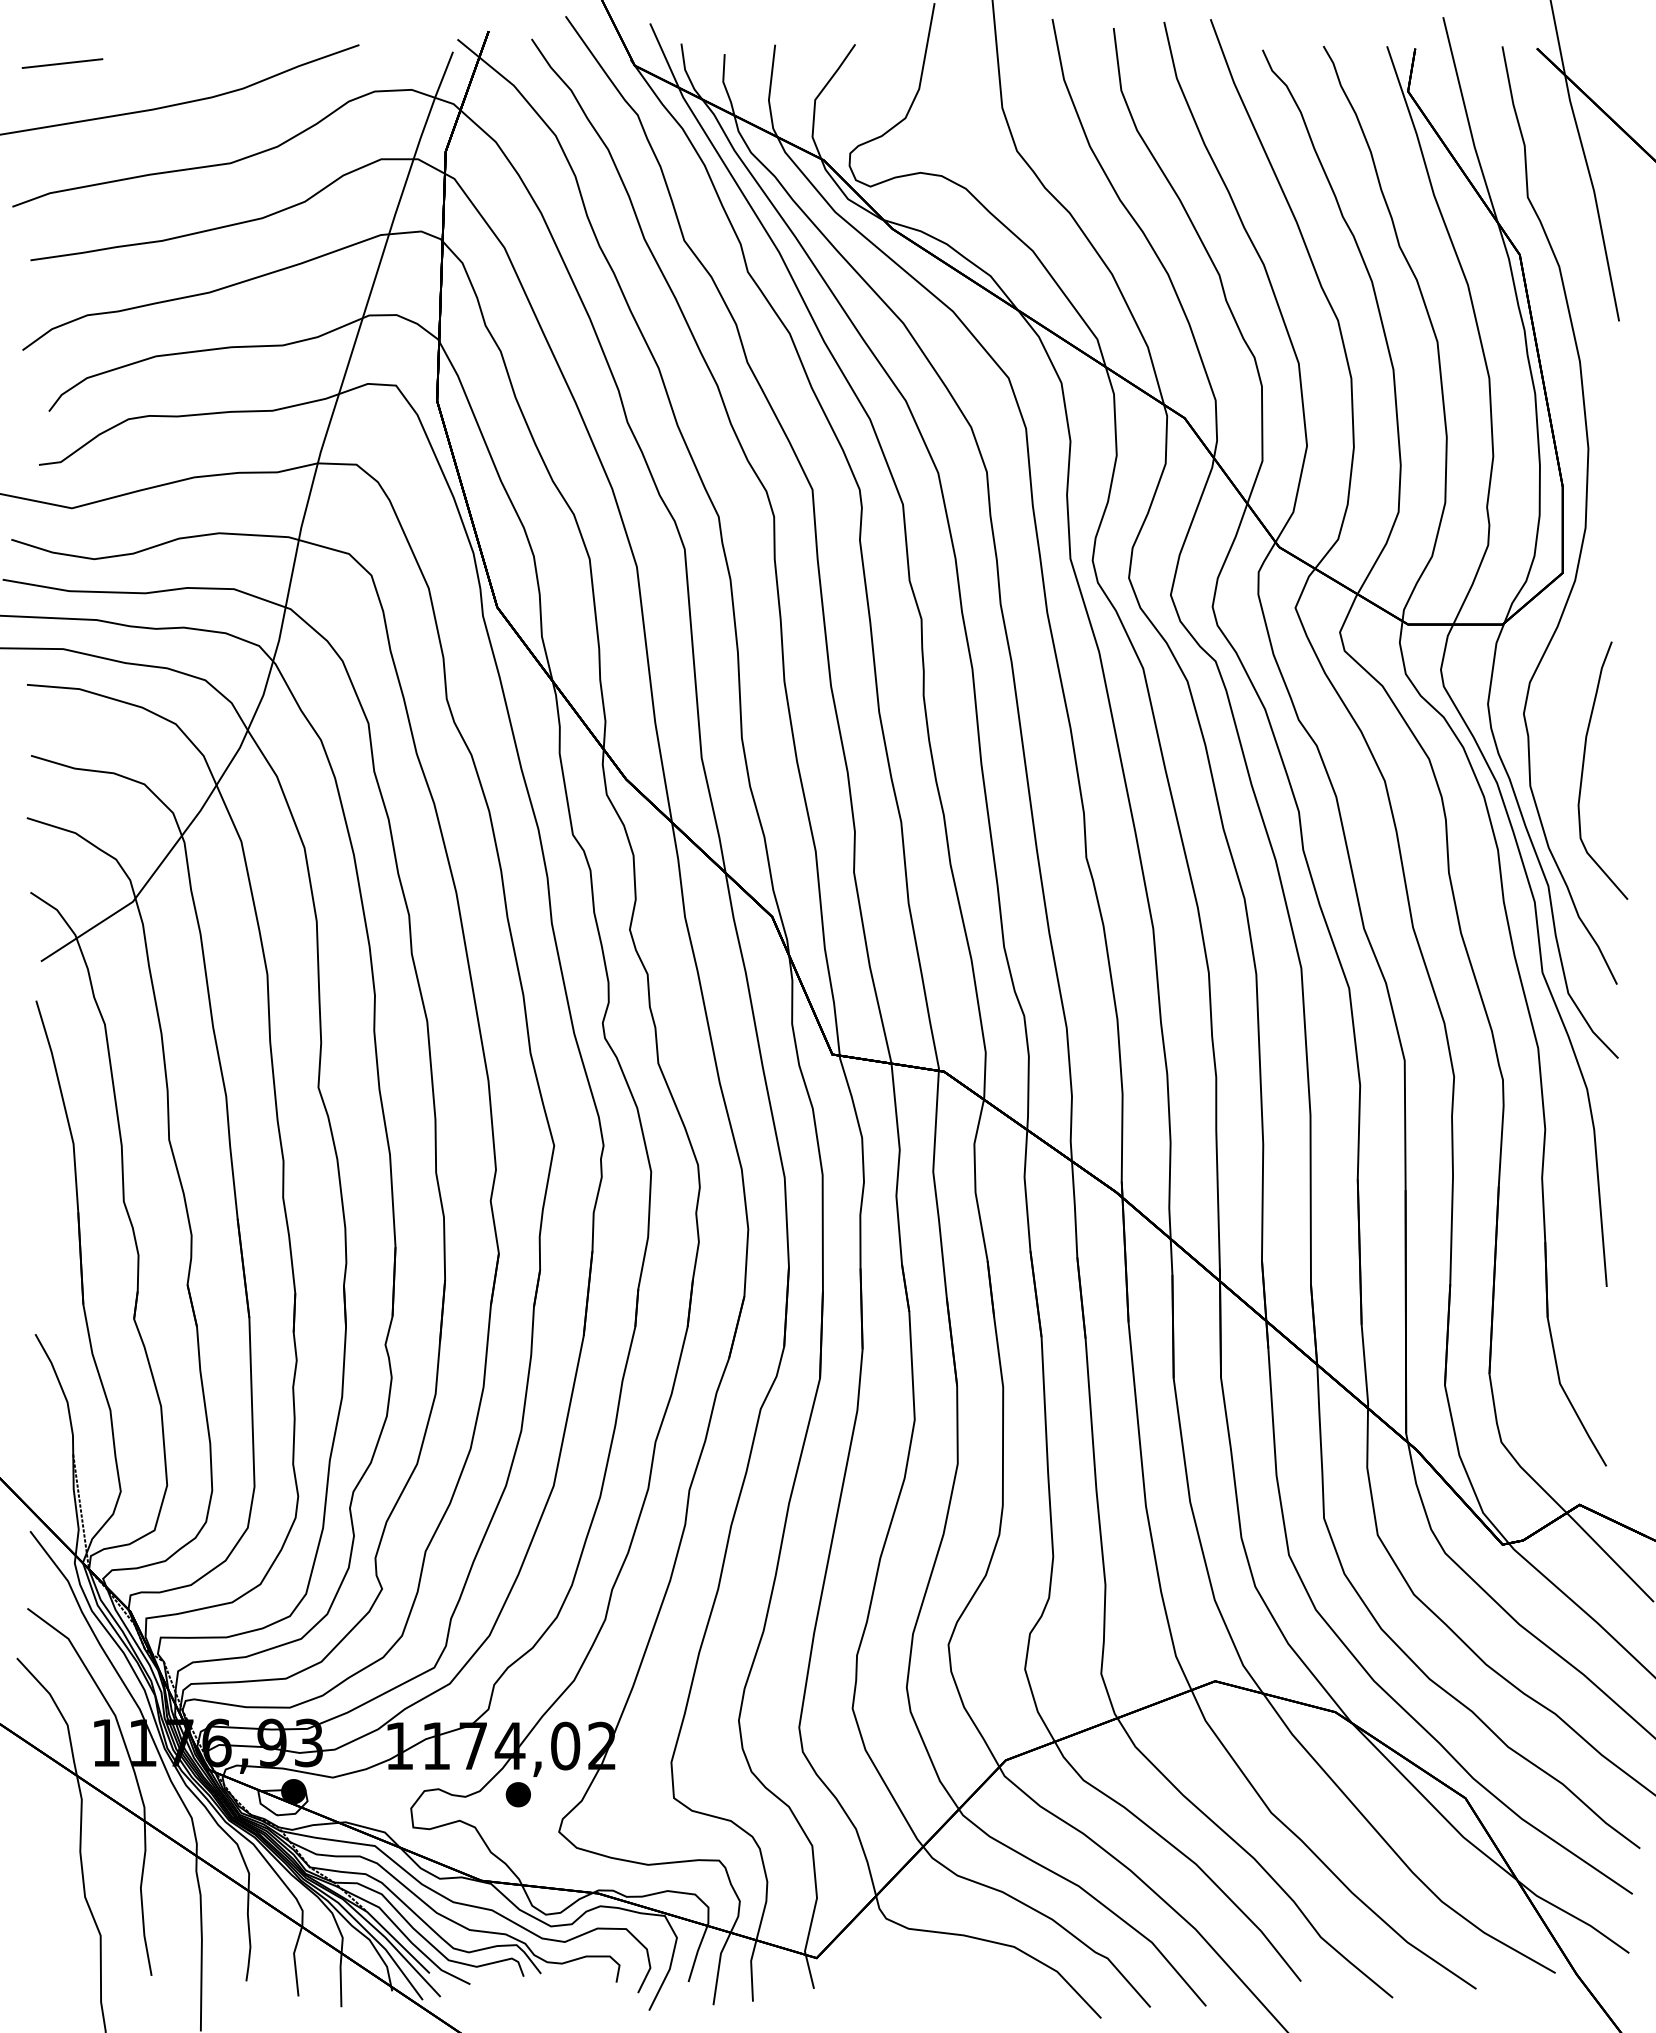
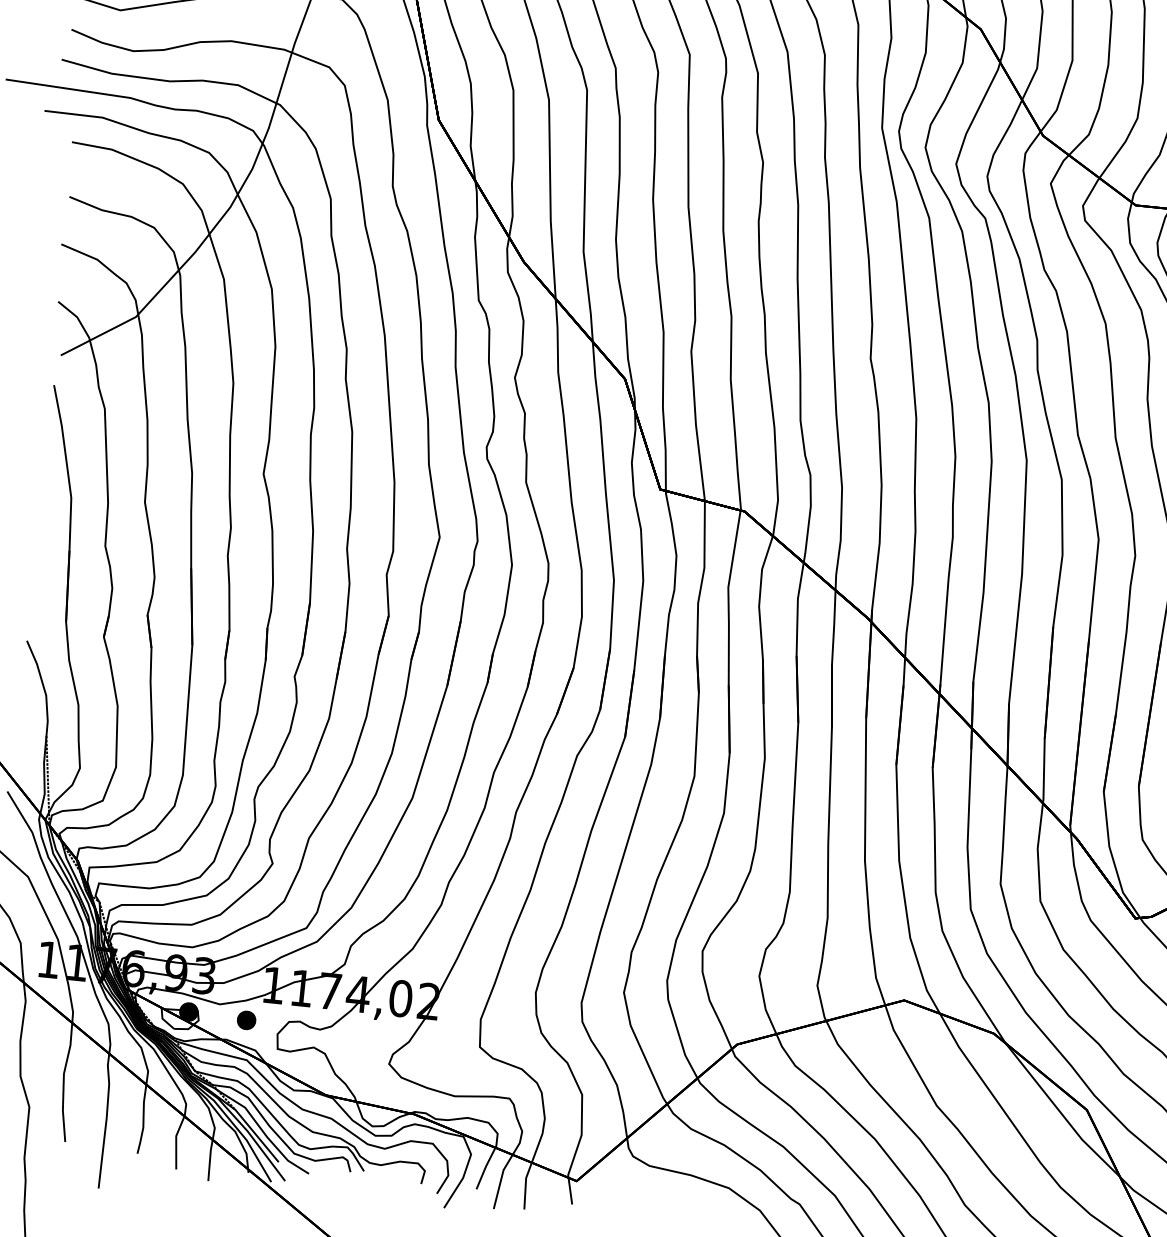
part: (517, 1794) -> (245, 1020), moved

